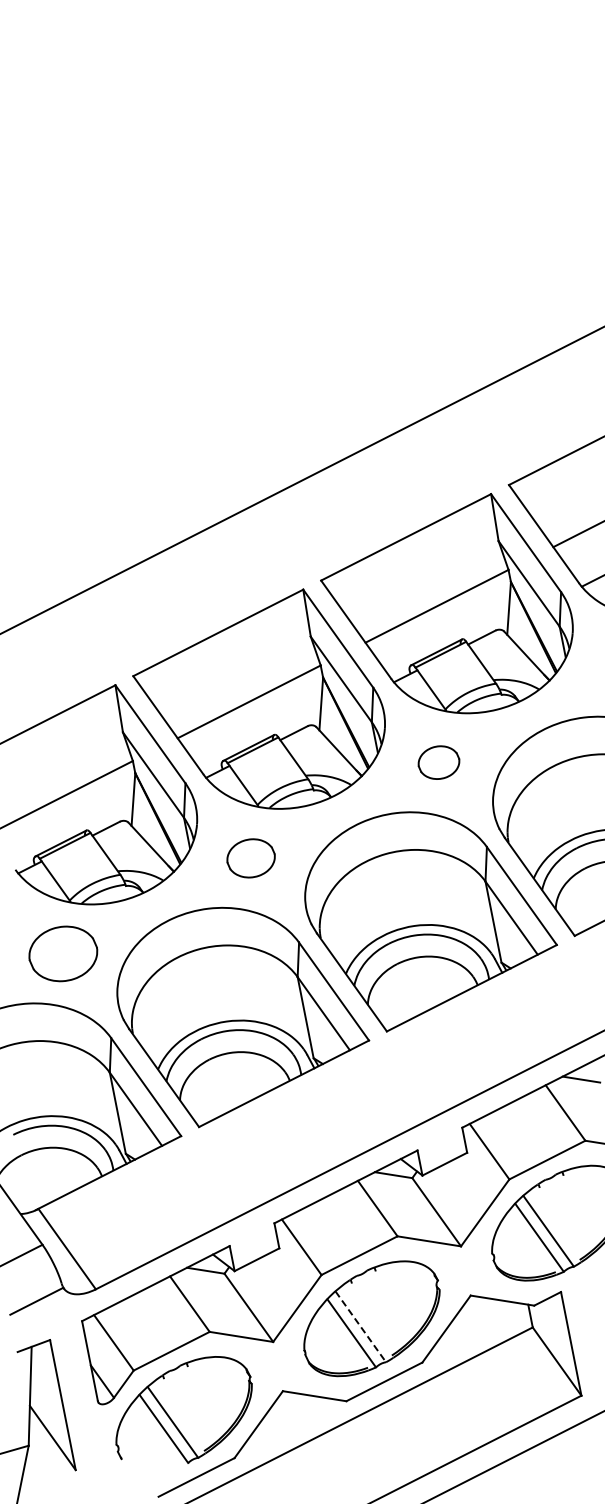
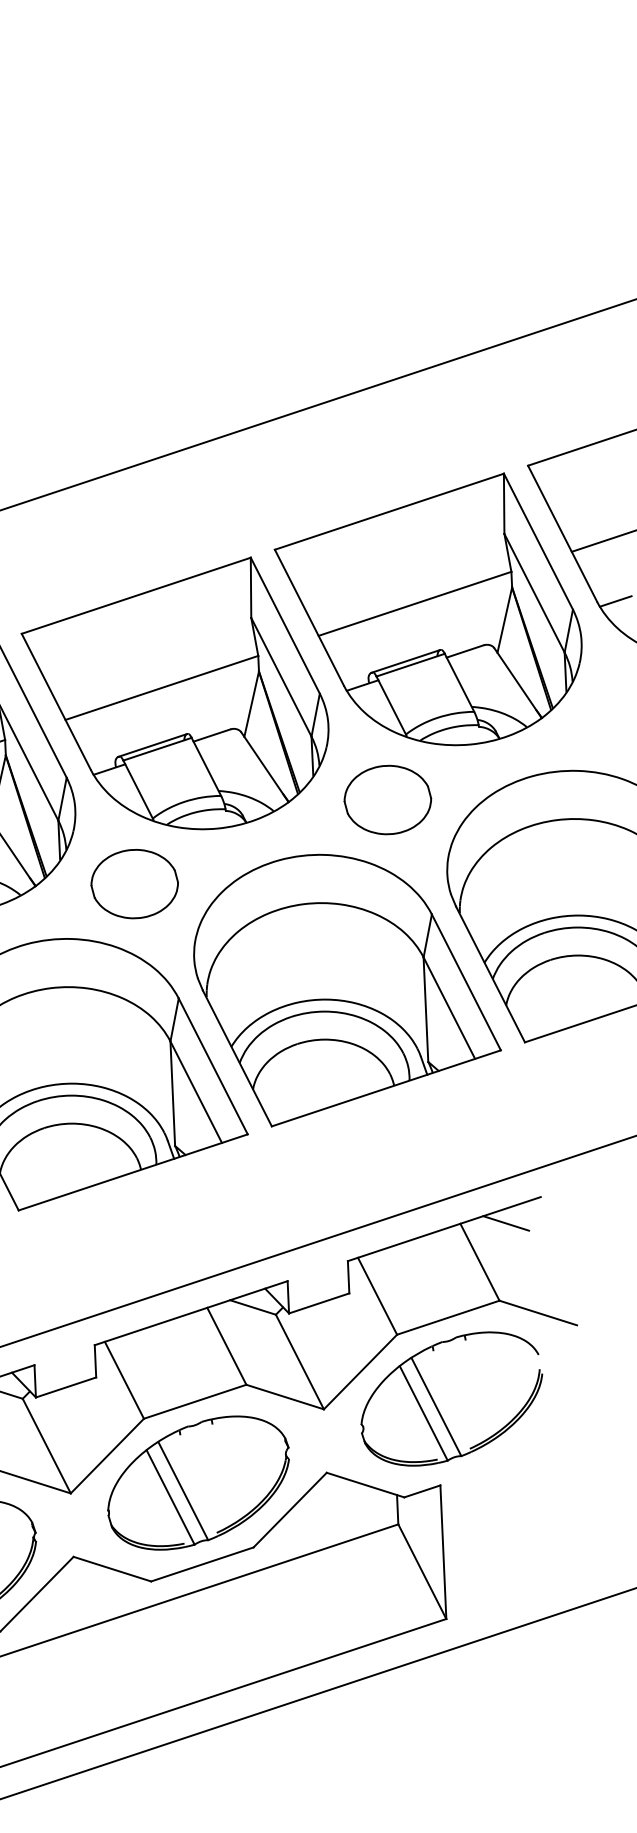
part: (438, 762) -> (387, 799), size x1.67
part: (250, 858) -> (133, 884), size x1.43
line: (361, 1327) -> (184, 1492), dashed -> solid

